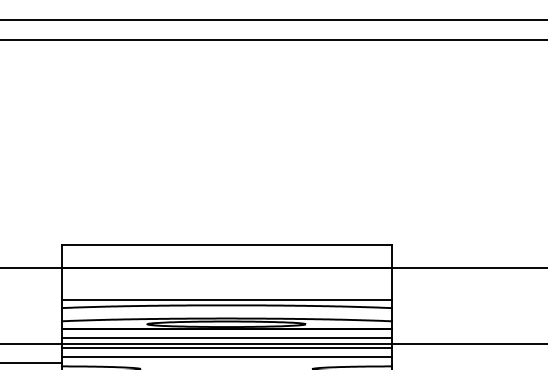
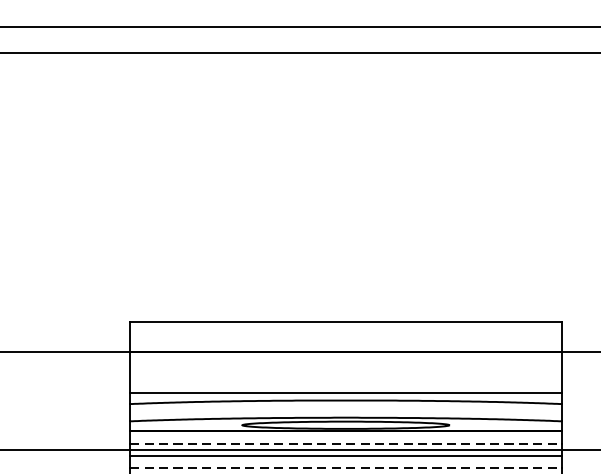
line: (226, 338) -> (345, 443), solid -> dashed
line: (226, 357) -> (345, 468), solid -> dashed

